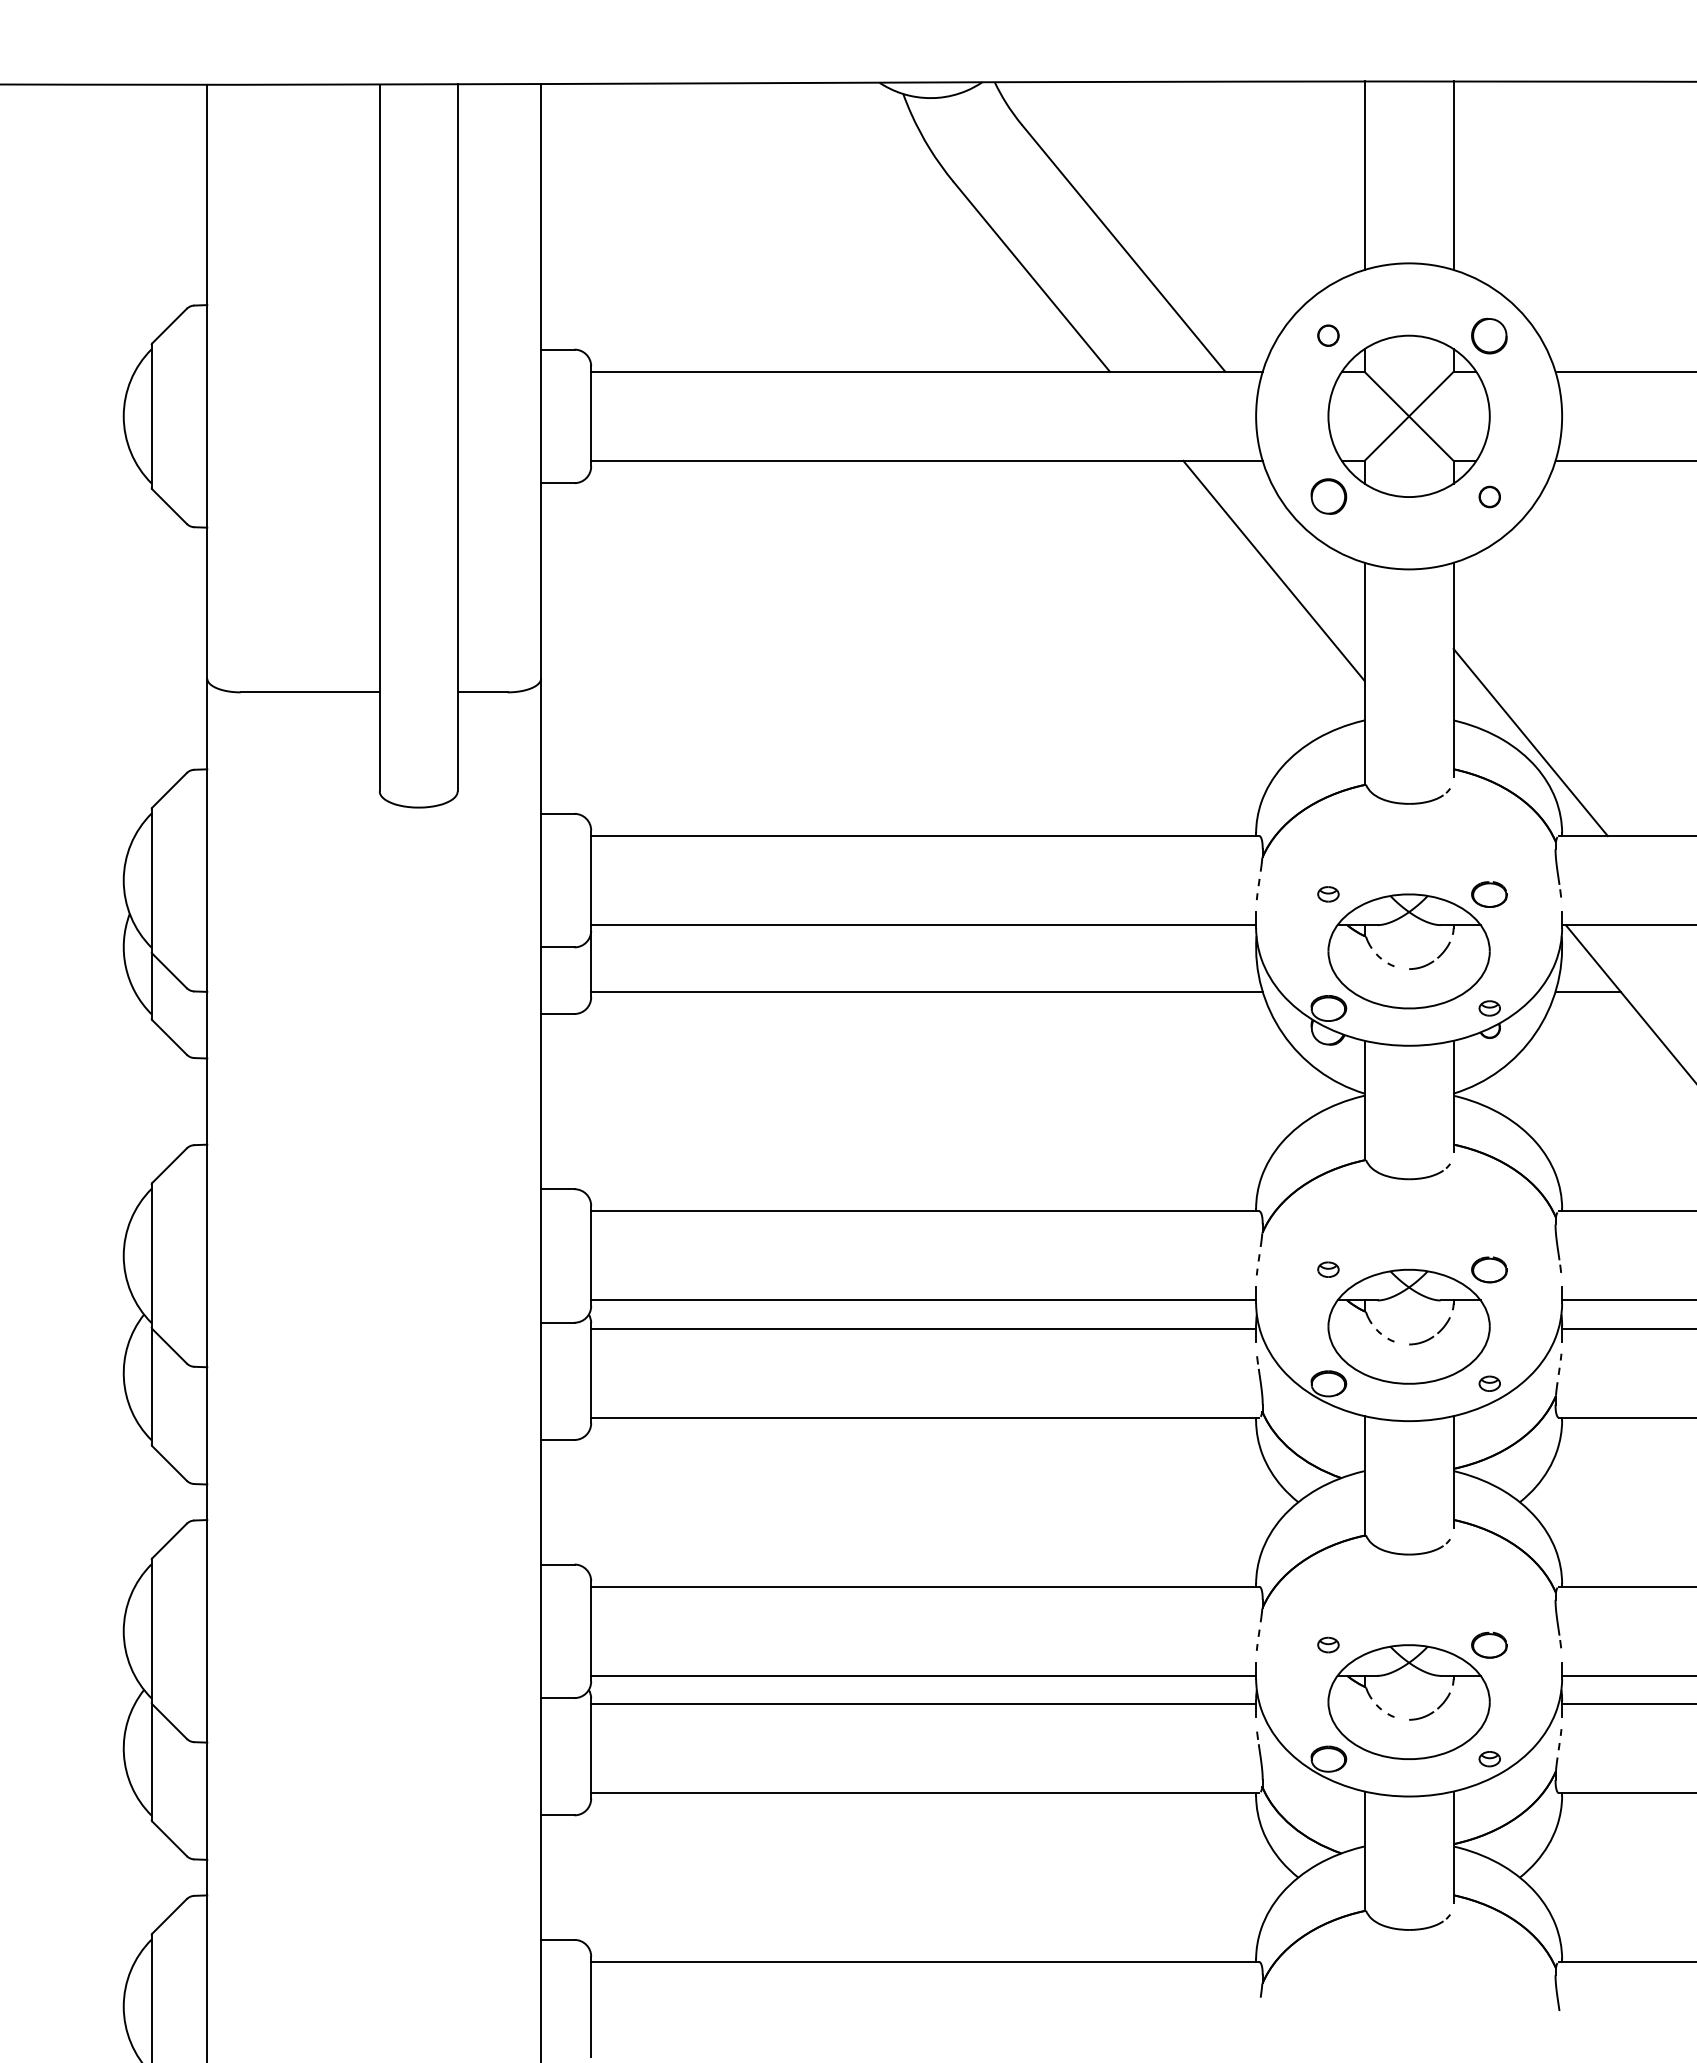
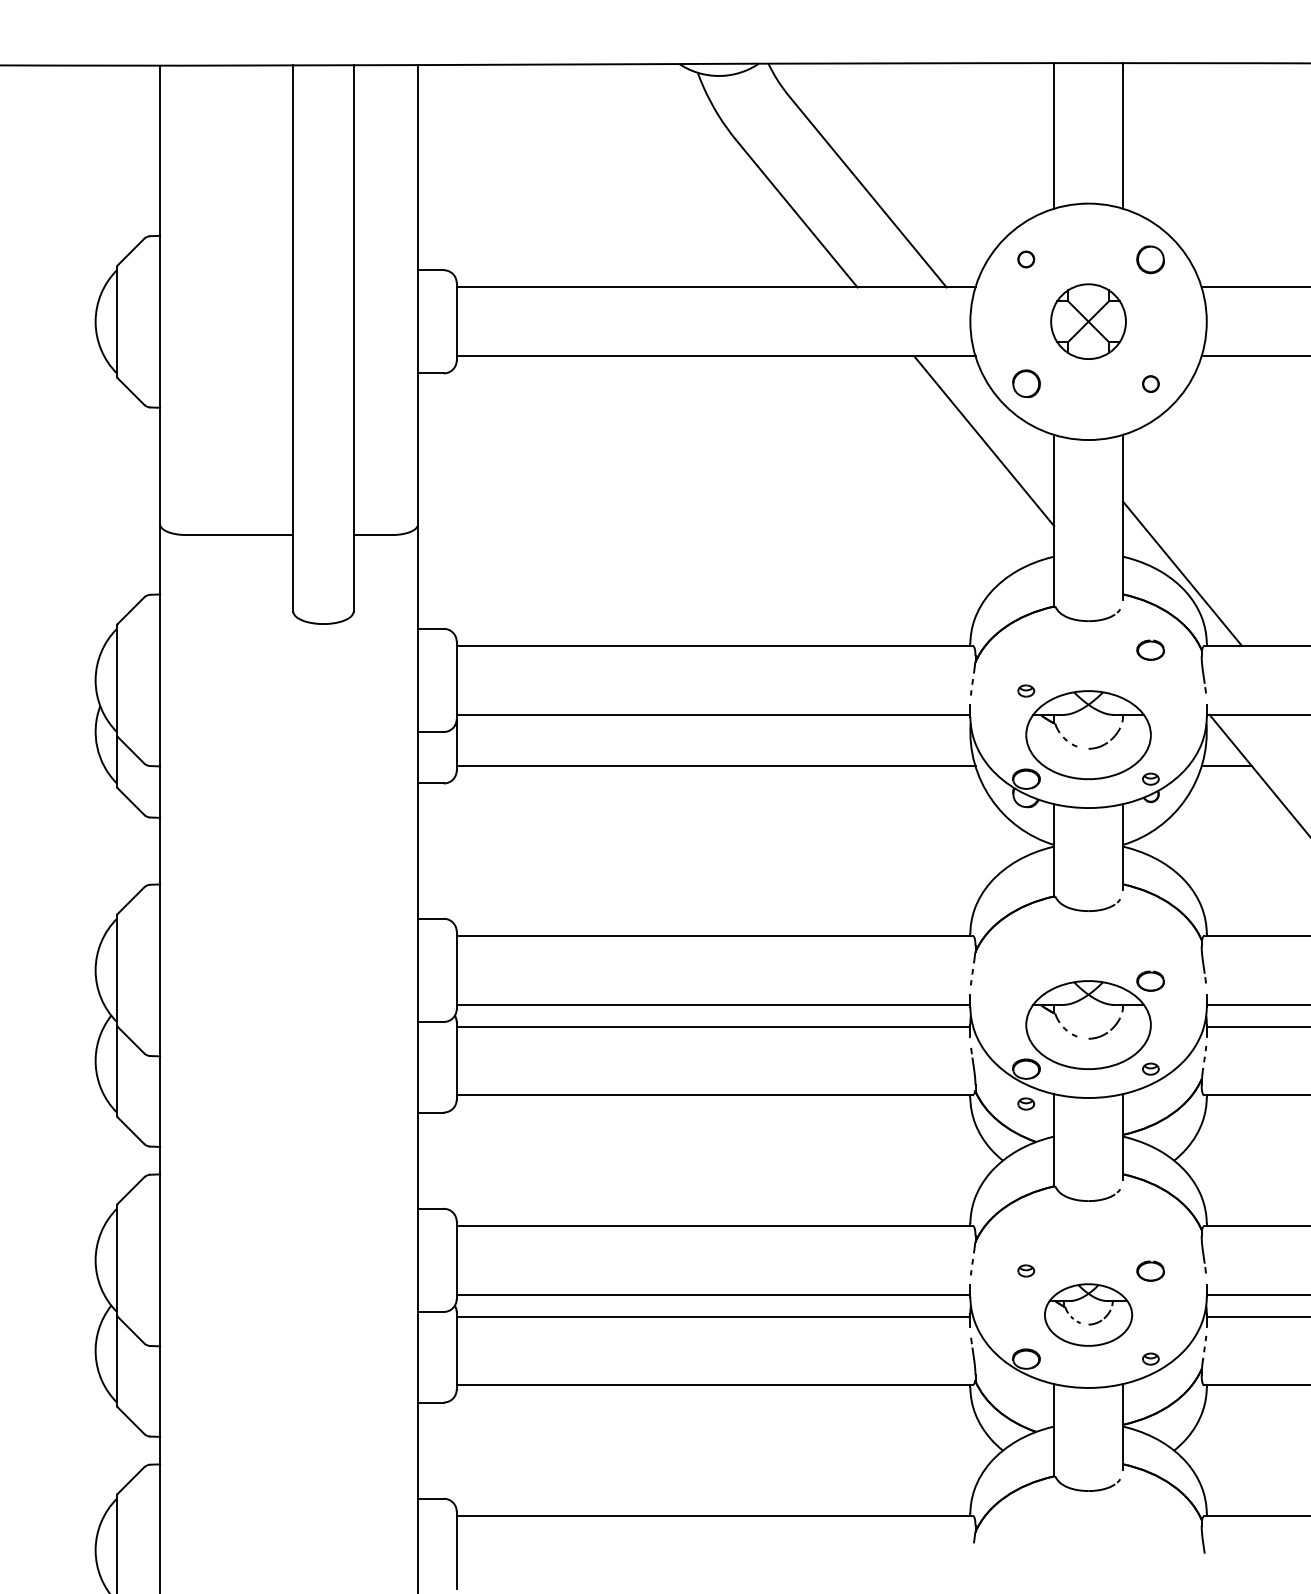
part: (1409, 415) -> (1088, 321), size x0.6
part: (1489, 893) -> (1150, 649), moved
part: (1328, 1269) -> (1026, 1103), moved
part: (1409, 1701) -> (1088, 1314), size x0.7

